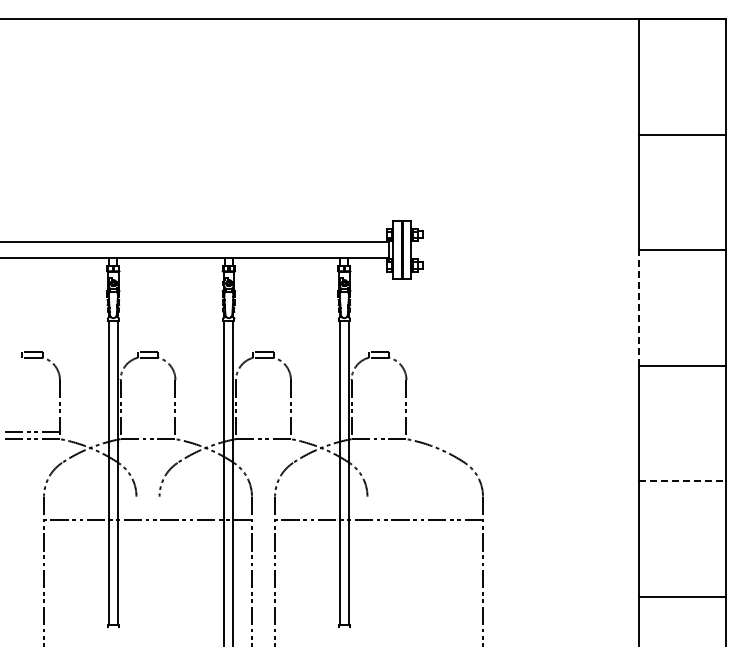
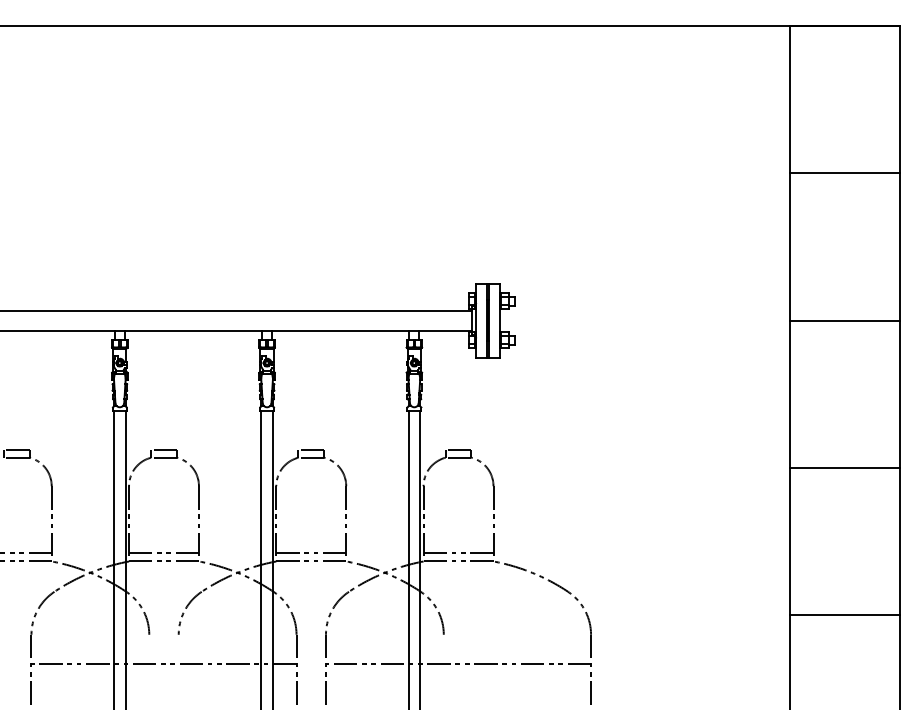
line: (638, 308) -> (789, 394), dashed -> solid
line: (147, 432) -> (163, 553), added
line: (263, 432) -> (311, 553), added
line: (378, 432) -> (457, 553), added
line: (682, 481) -> (845, 615), dashed -> solid

